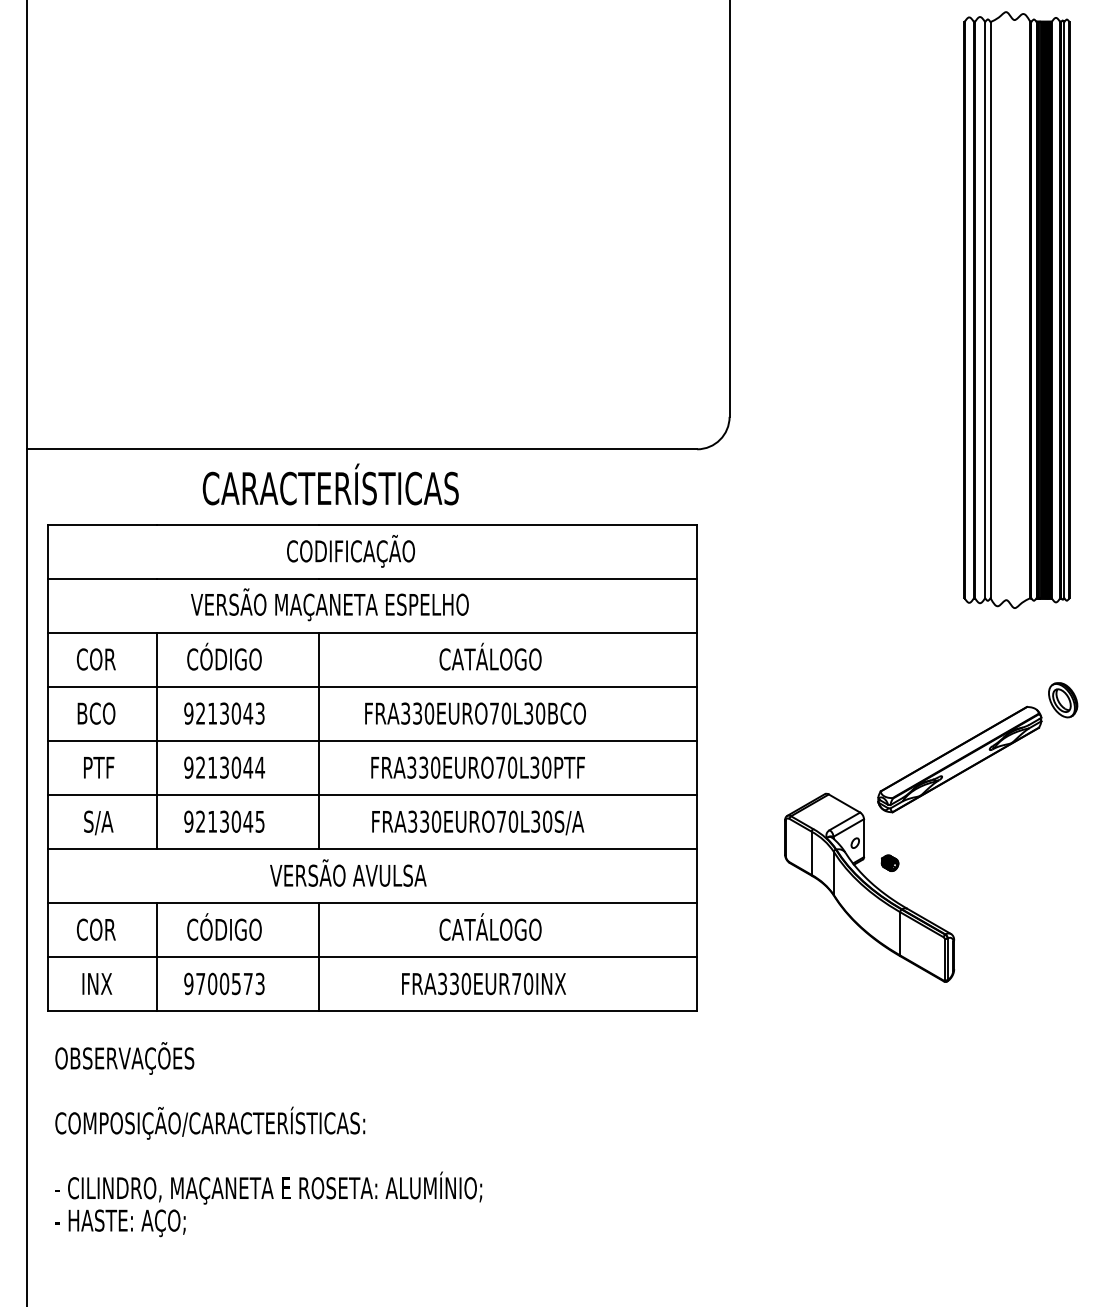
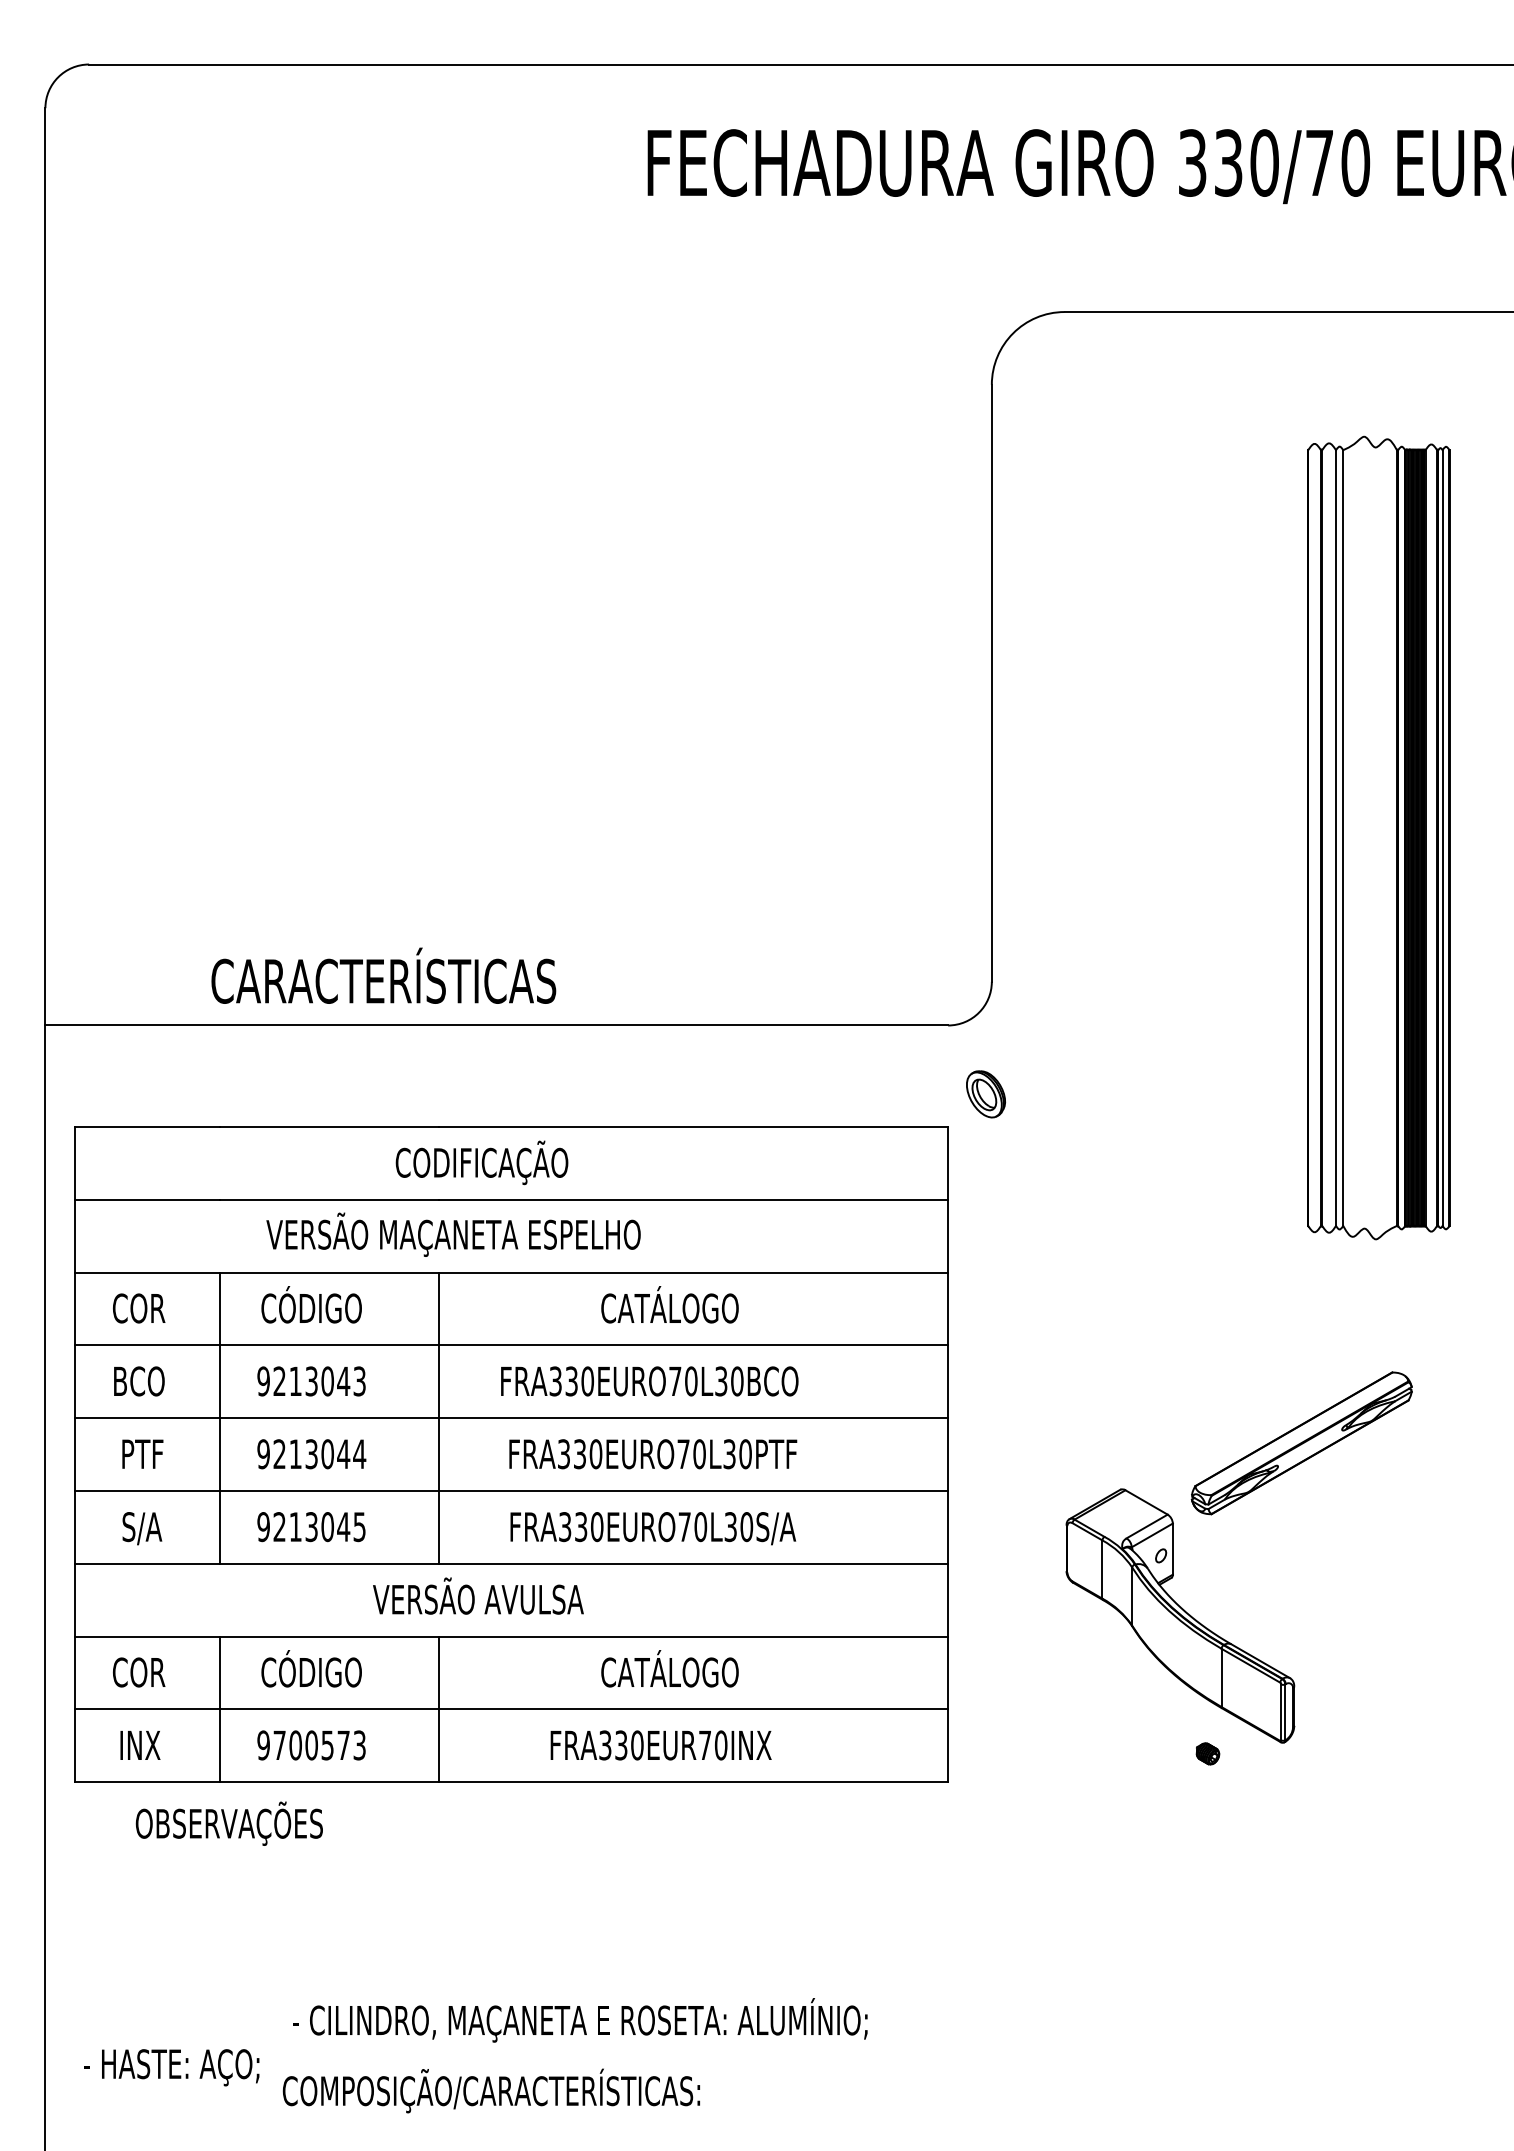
text: (330, 484) -> (383, 975), moved
part: (1062, 700) -> (985, 1094), moved
part: (889, 862) -> (1207, 1753), moved
text: (124, 1058) -> (228, 1823), moved
text: (209, 1122) -> (490, 2090), moved
text: (268, 1188) -> (580, 2020), moved

